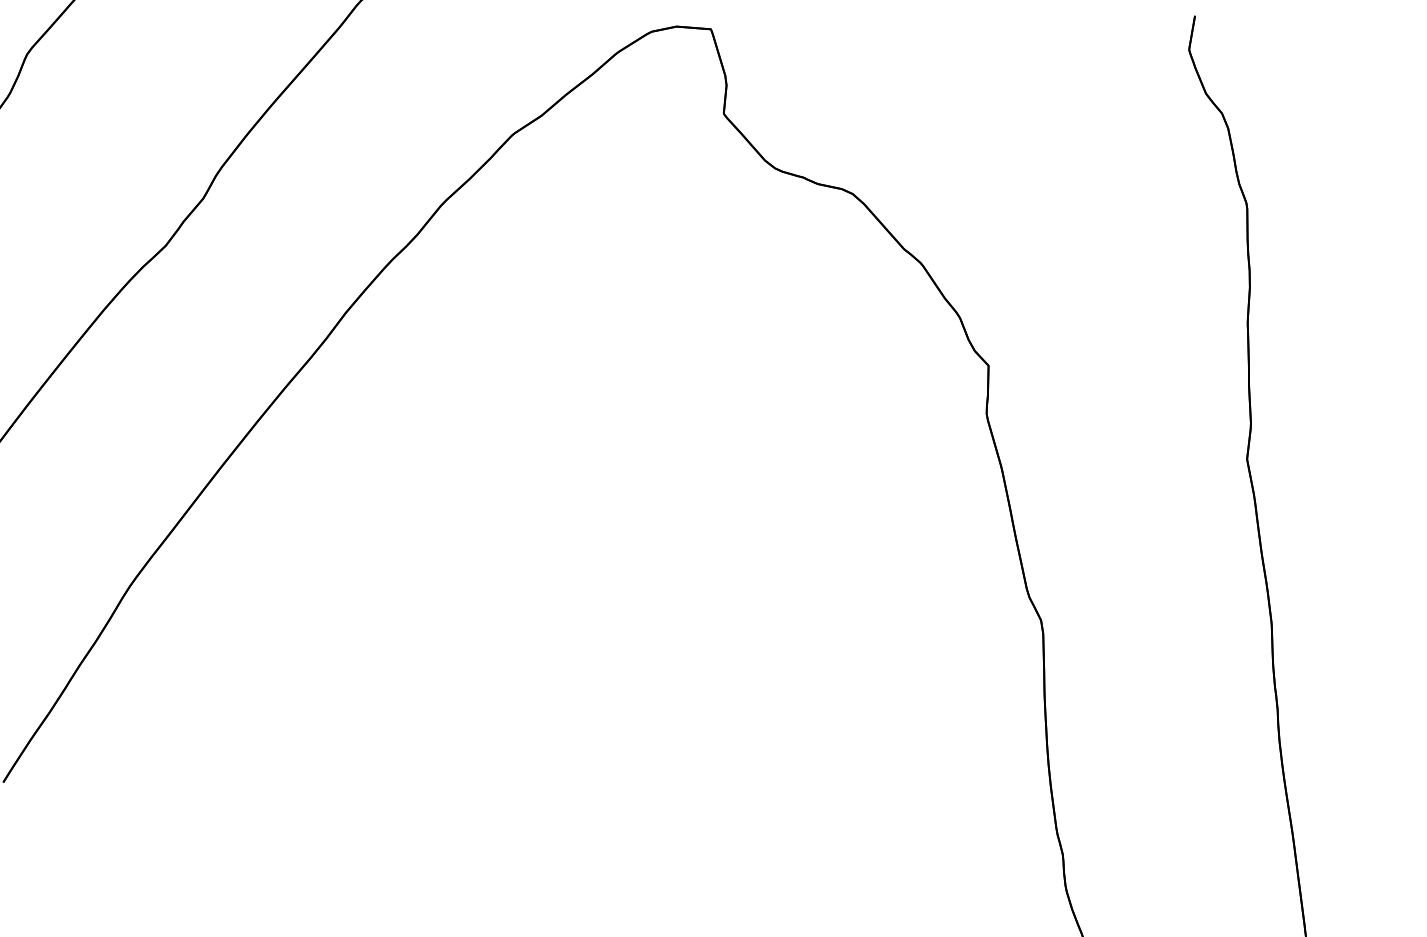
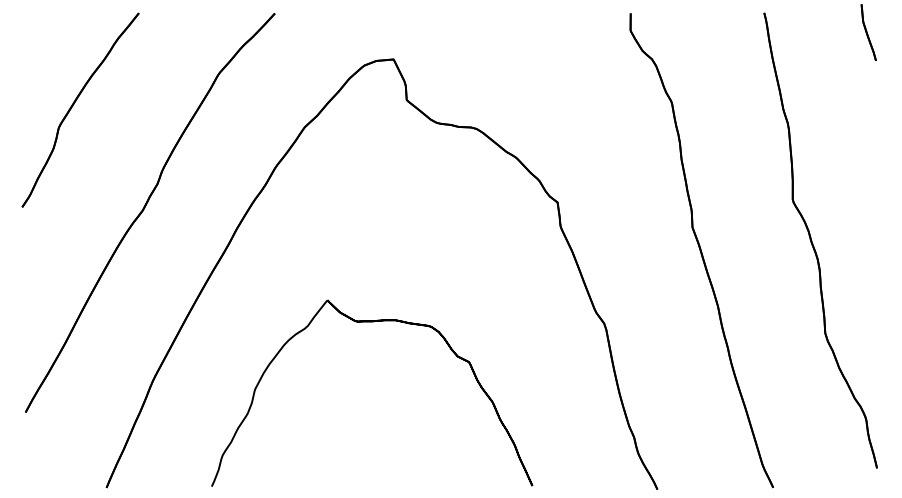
part: (583, 542) -> (372, 322), added

